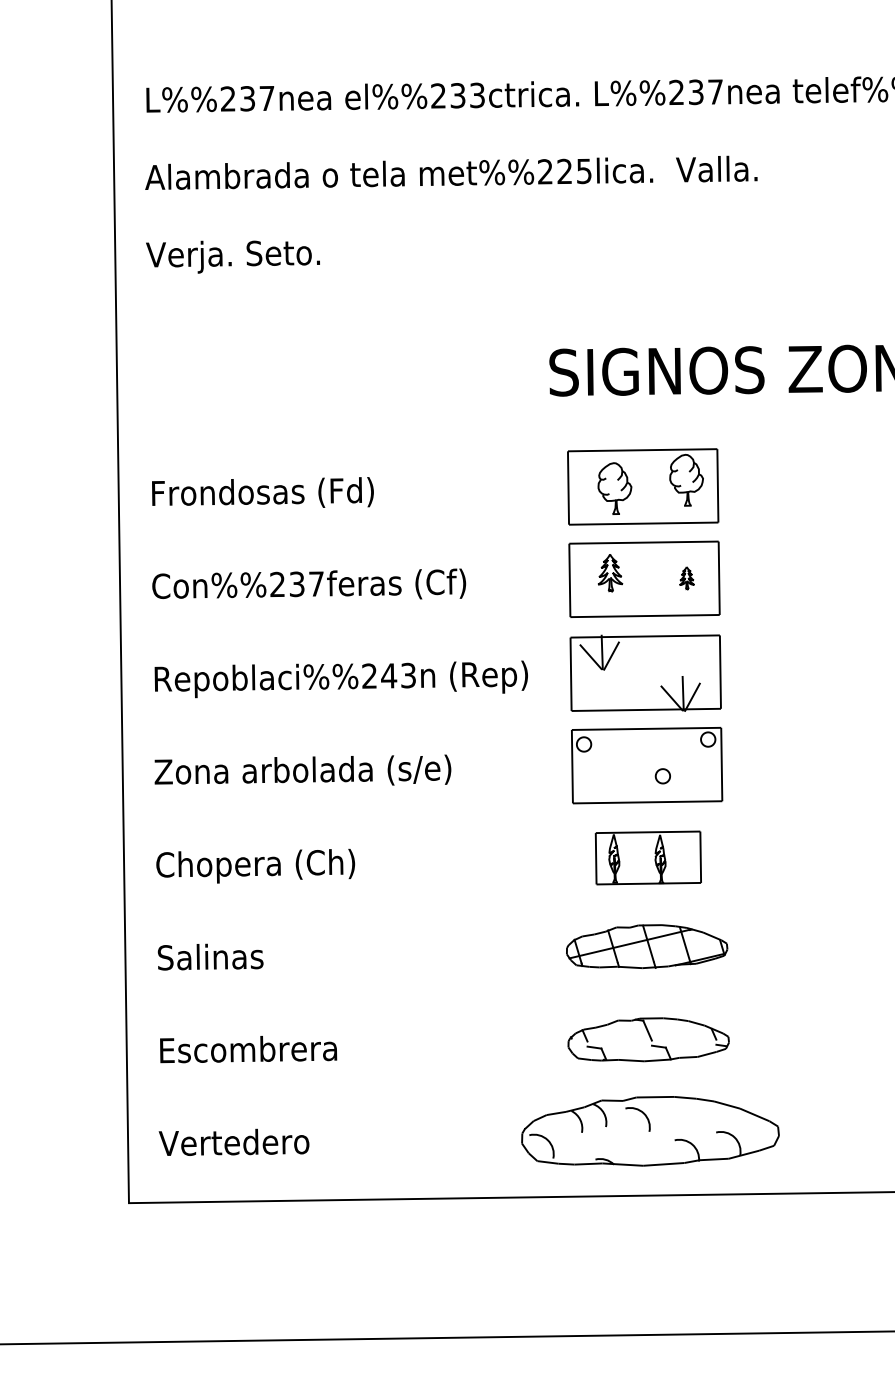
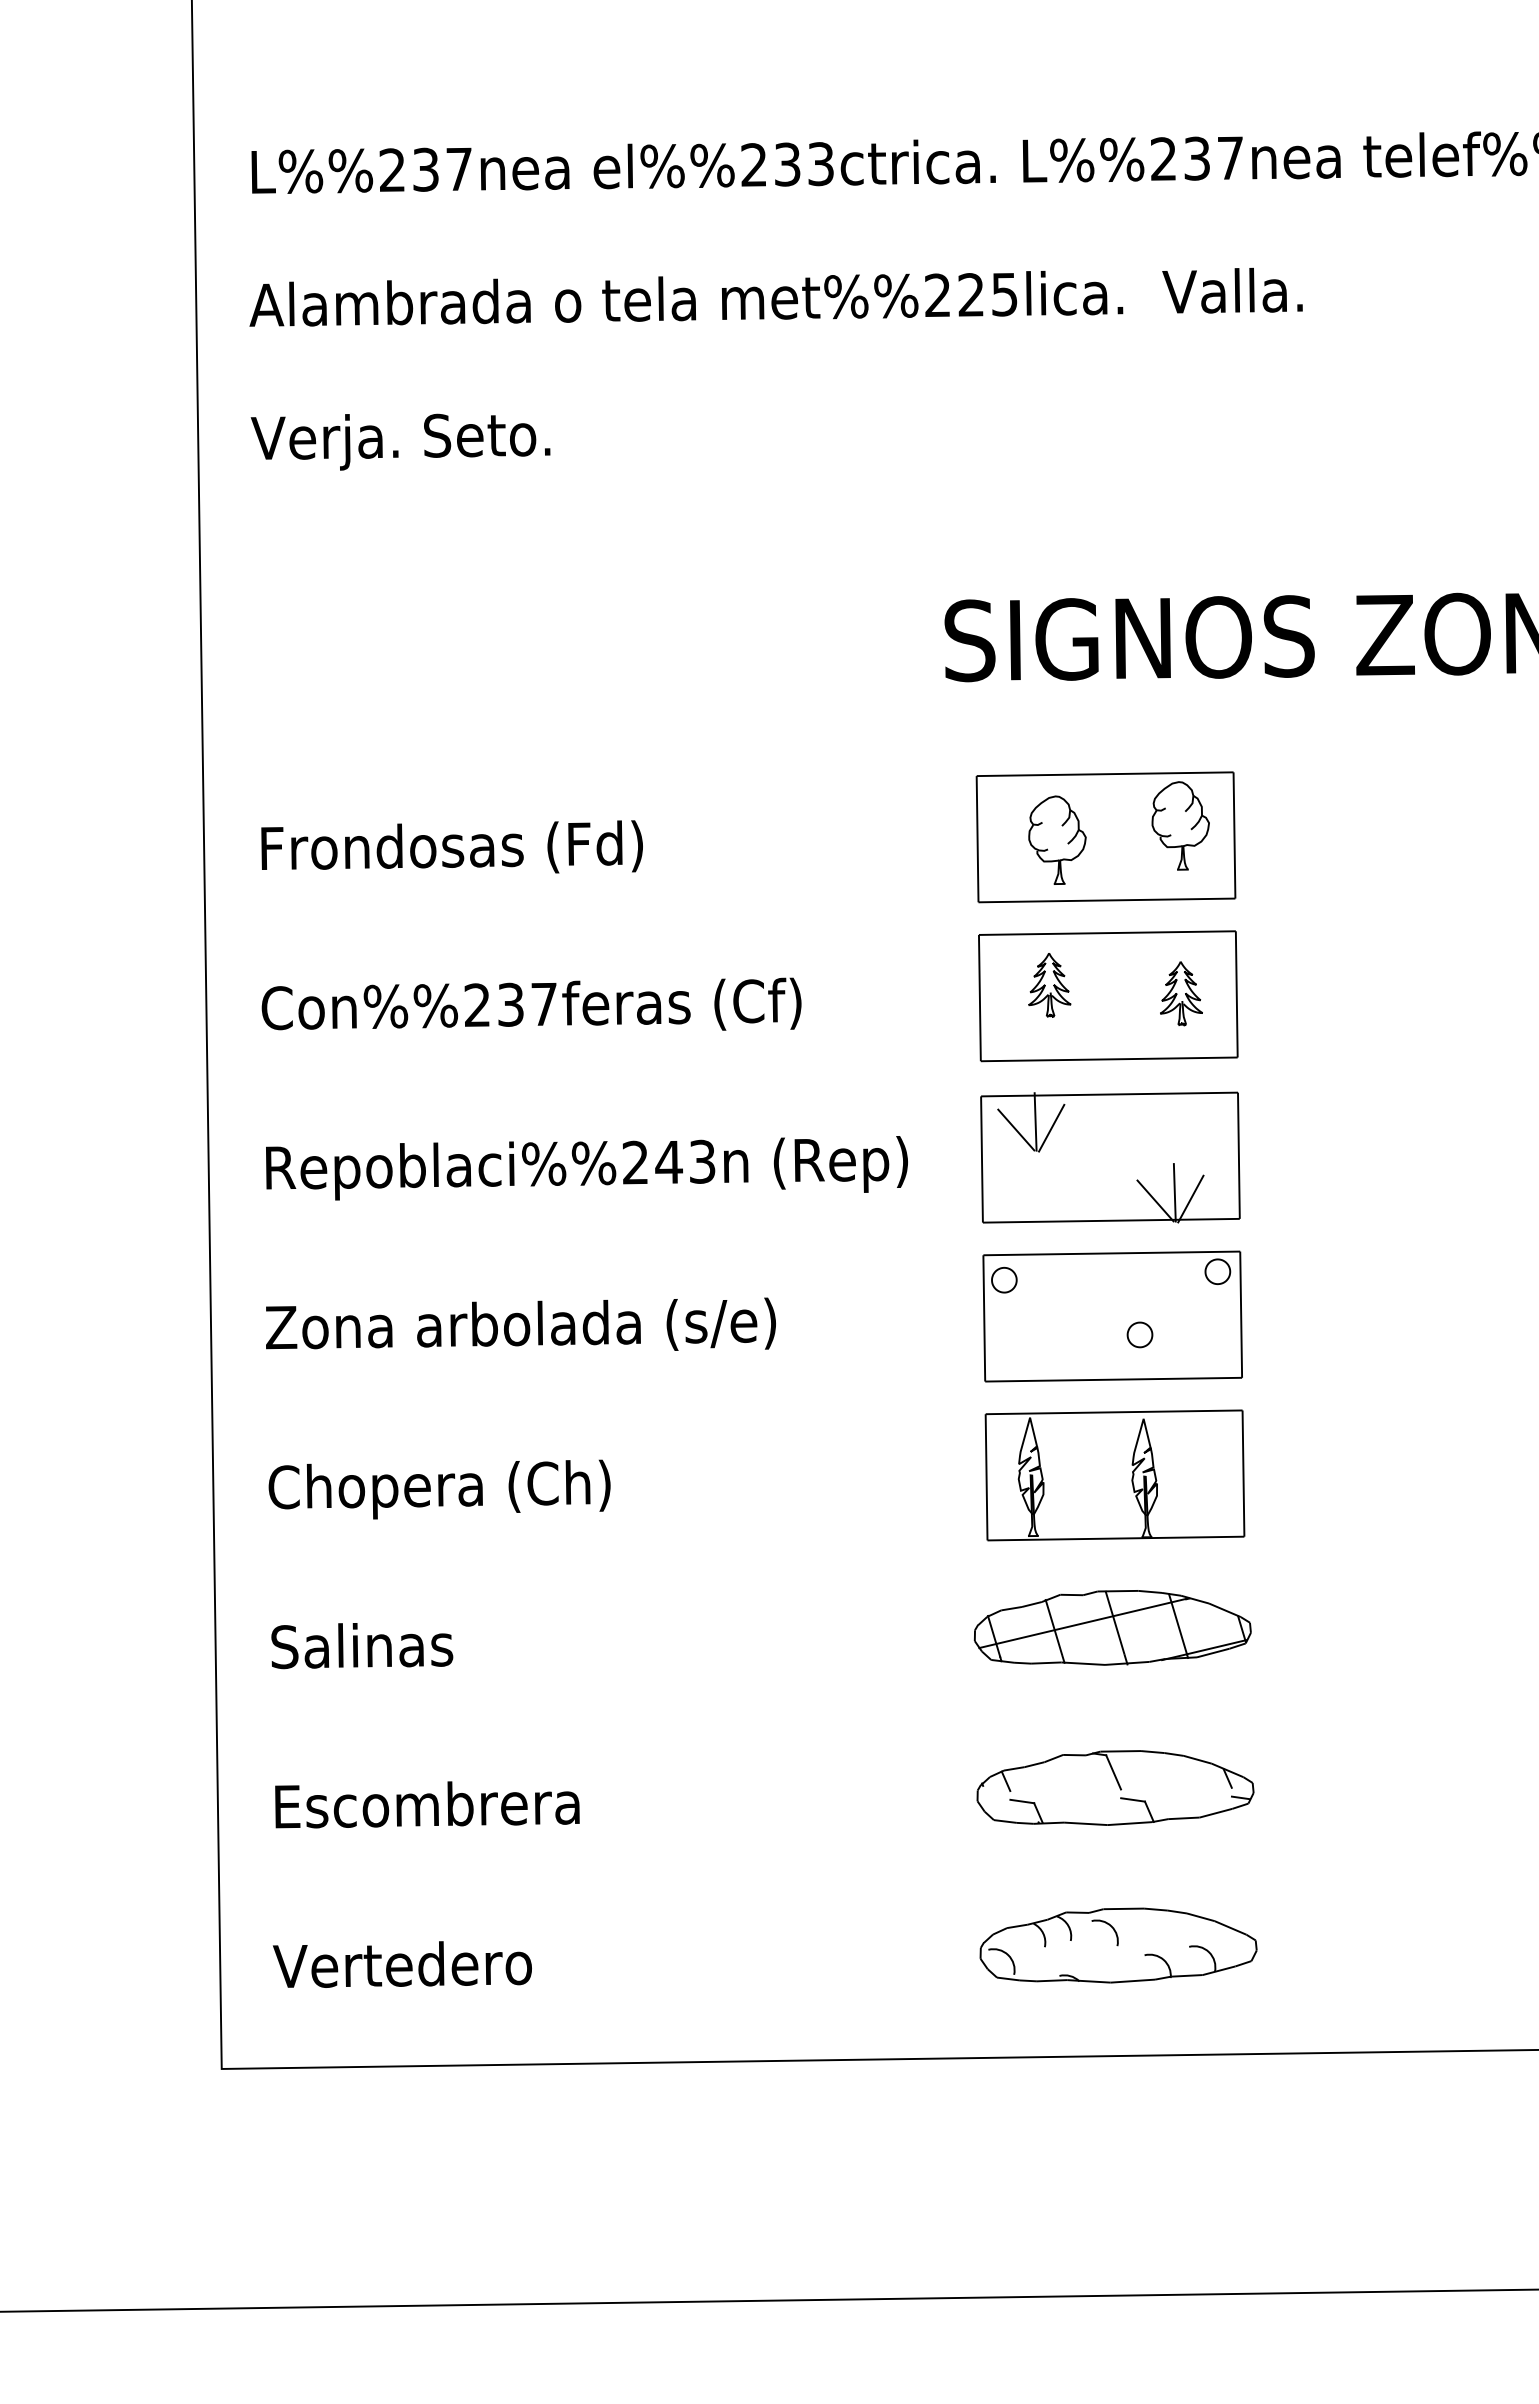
part: (686, 578) -> (1180, 994), size x1.67
part: (648, 857) -> (1115, 1474), size x1.43
part: (650, 1131) -> (1118, 1945), size x0.62

